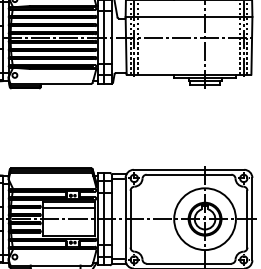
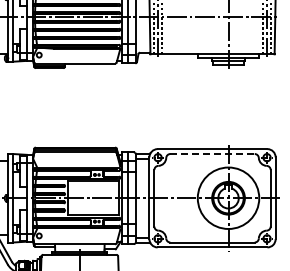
line: (189, 175) -> (213, 154), solid -> dashed
line: (69, 208) -> (93, 187), removed

